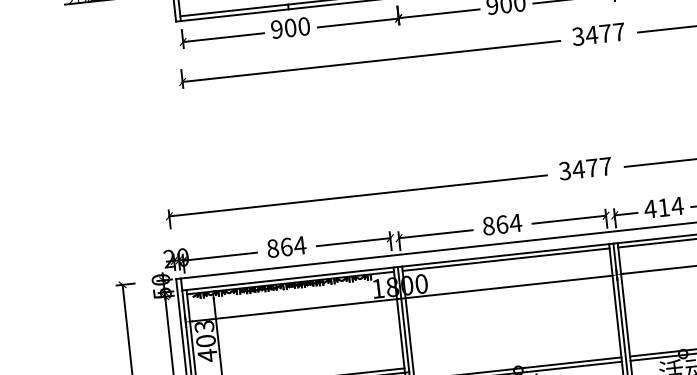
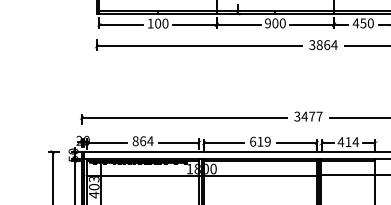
text: (276, 29) -> (150, 23), 900 -> 100
text: (604, 34) -> (326, 45), 3477 -> 3864
text: (502, 224) -> (260, 141), 864 -> 619

